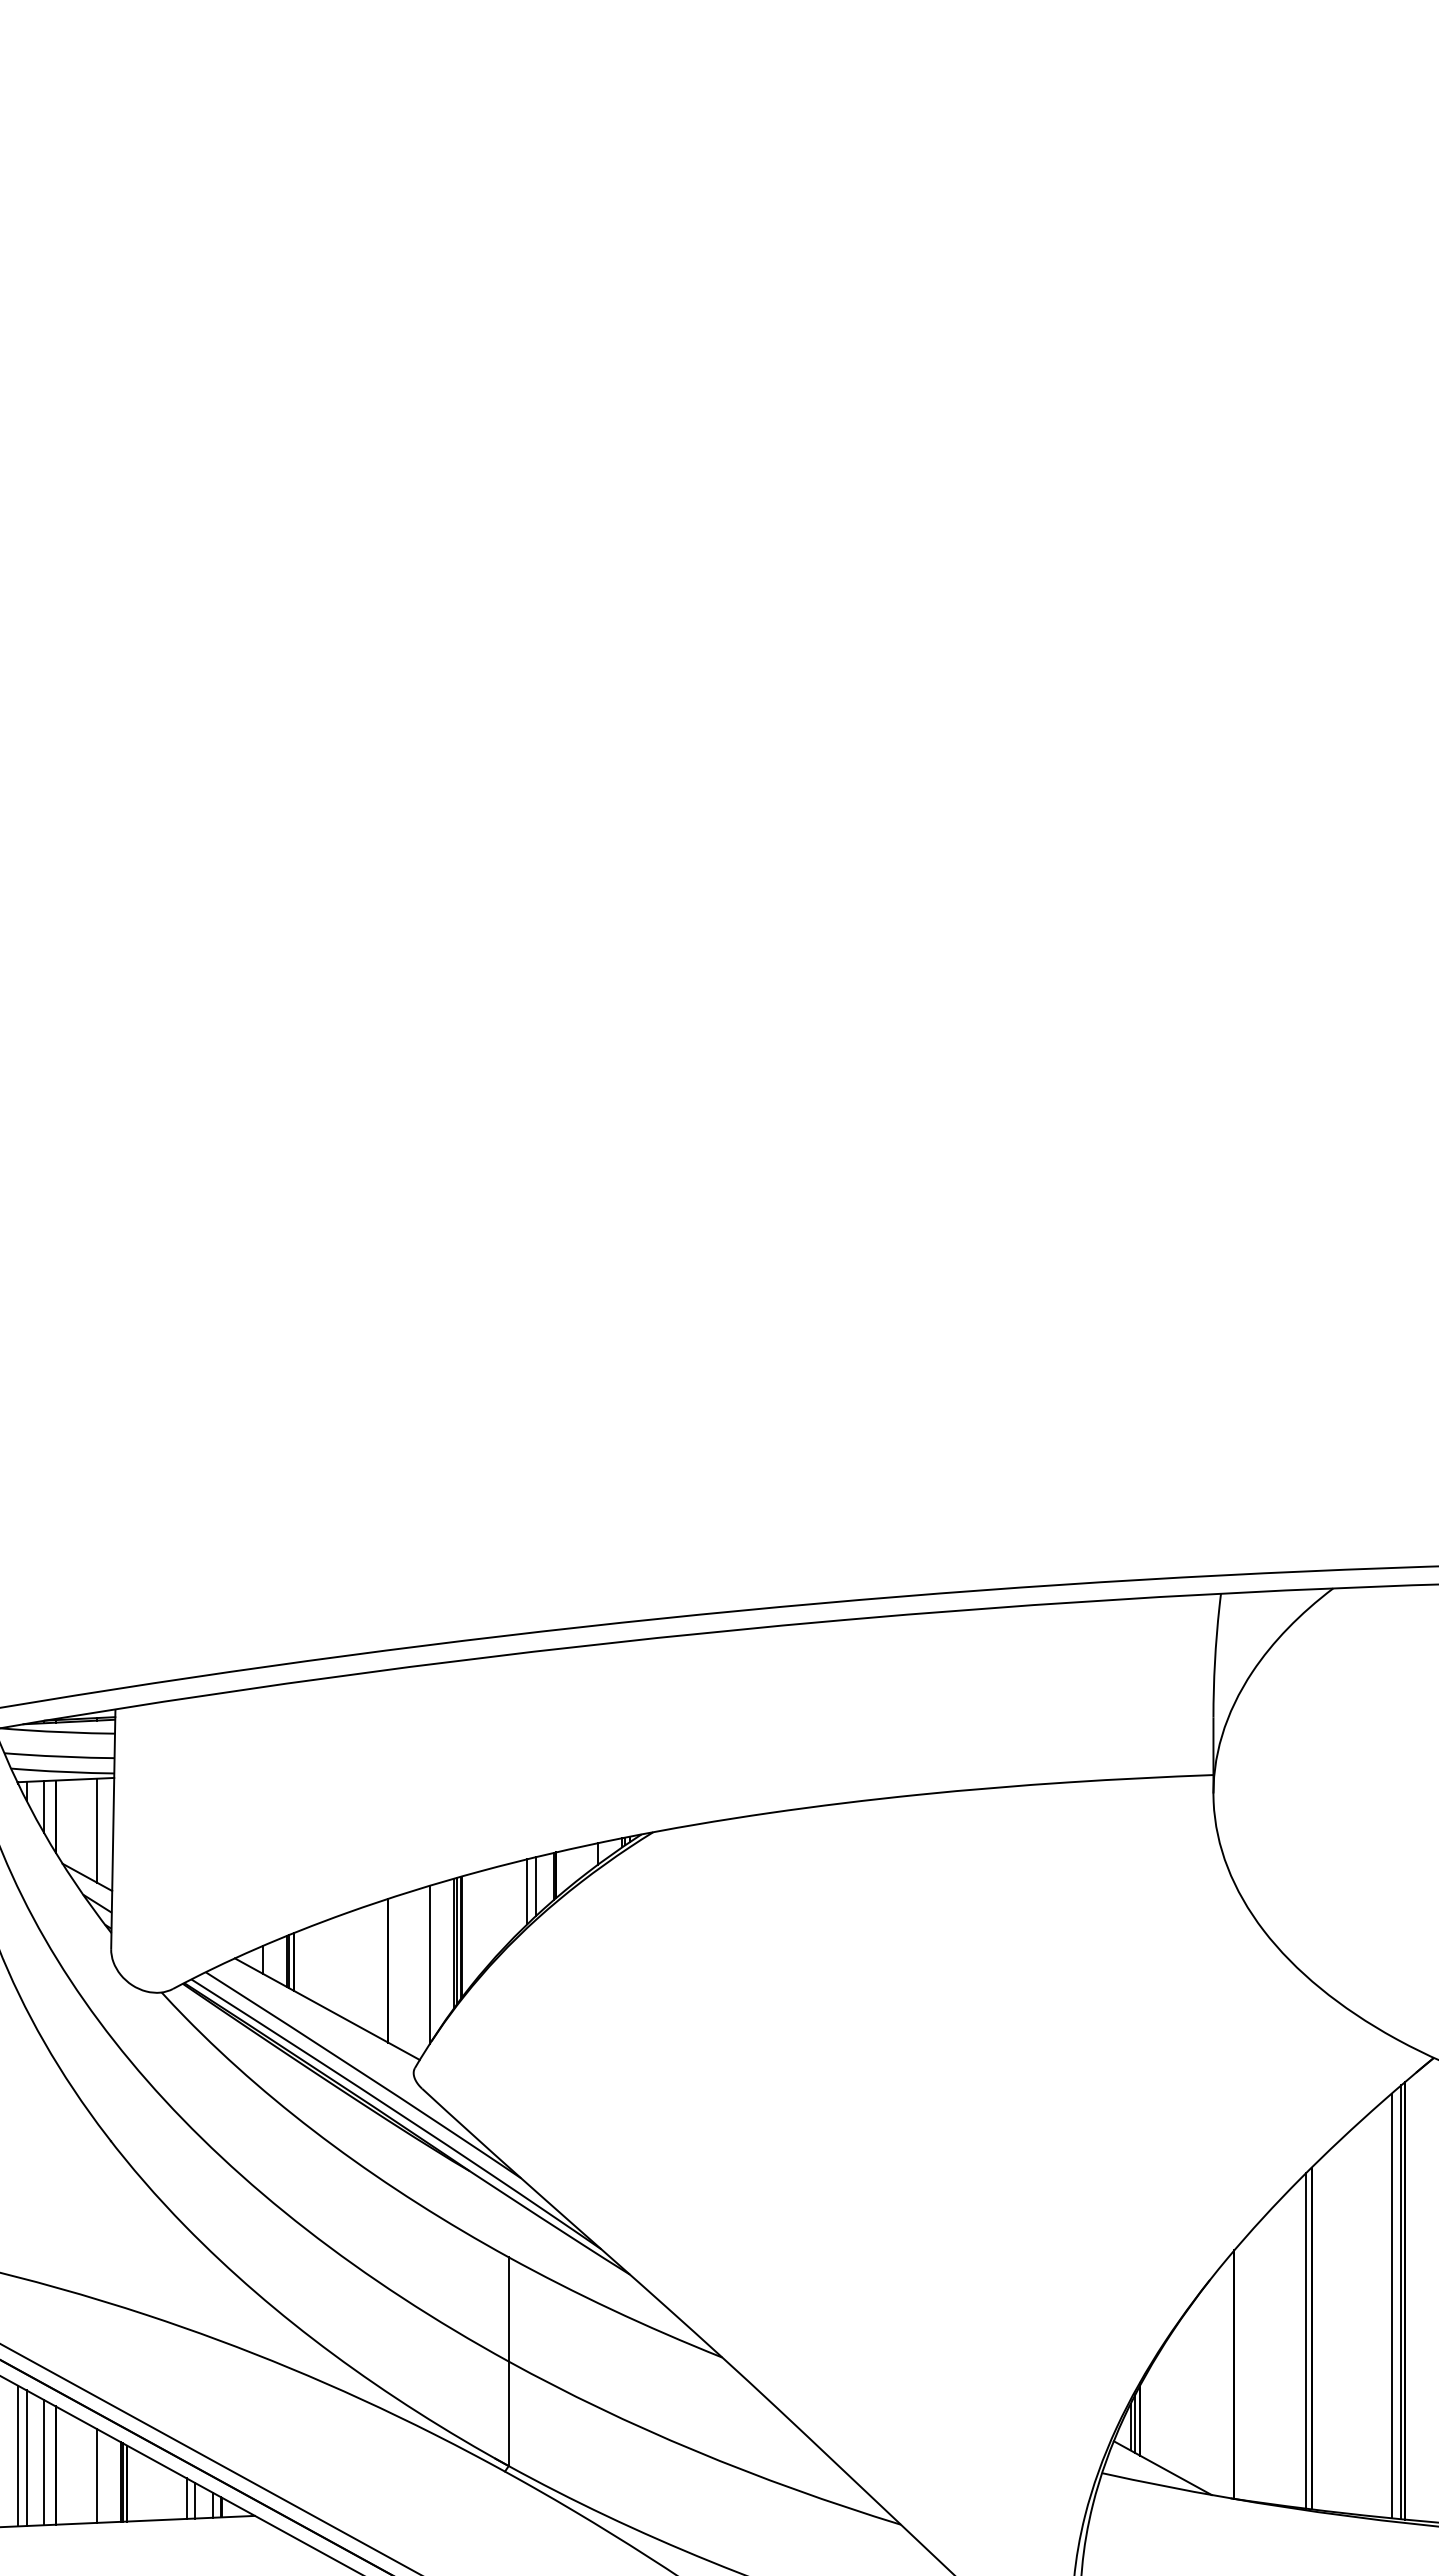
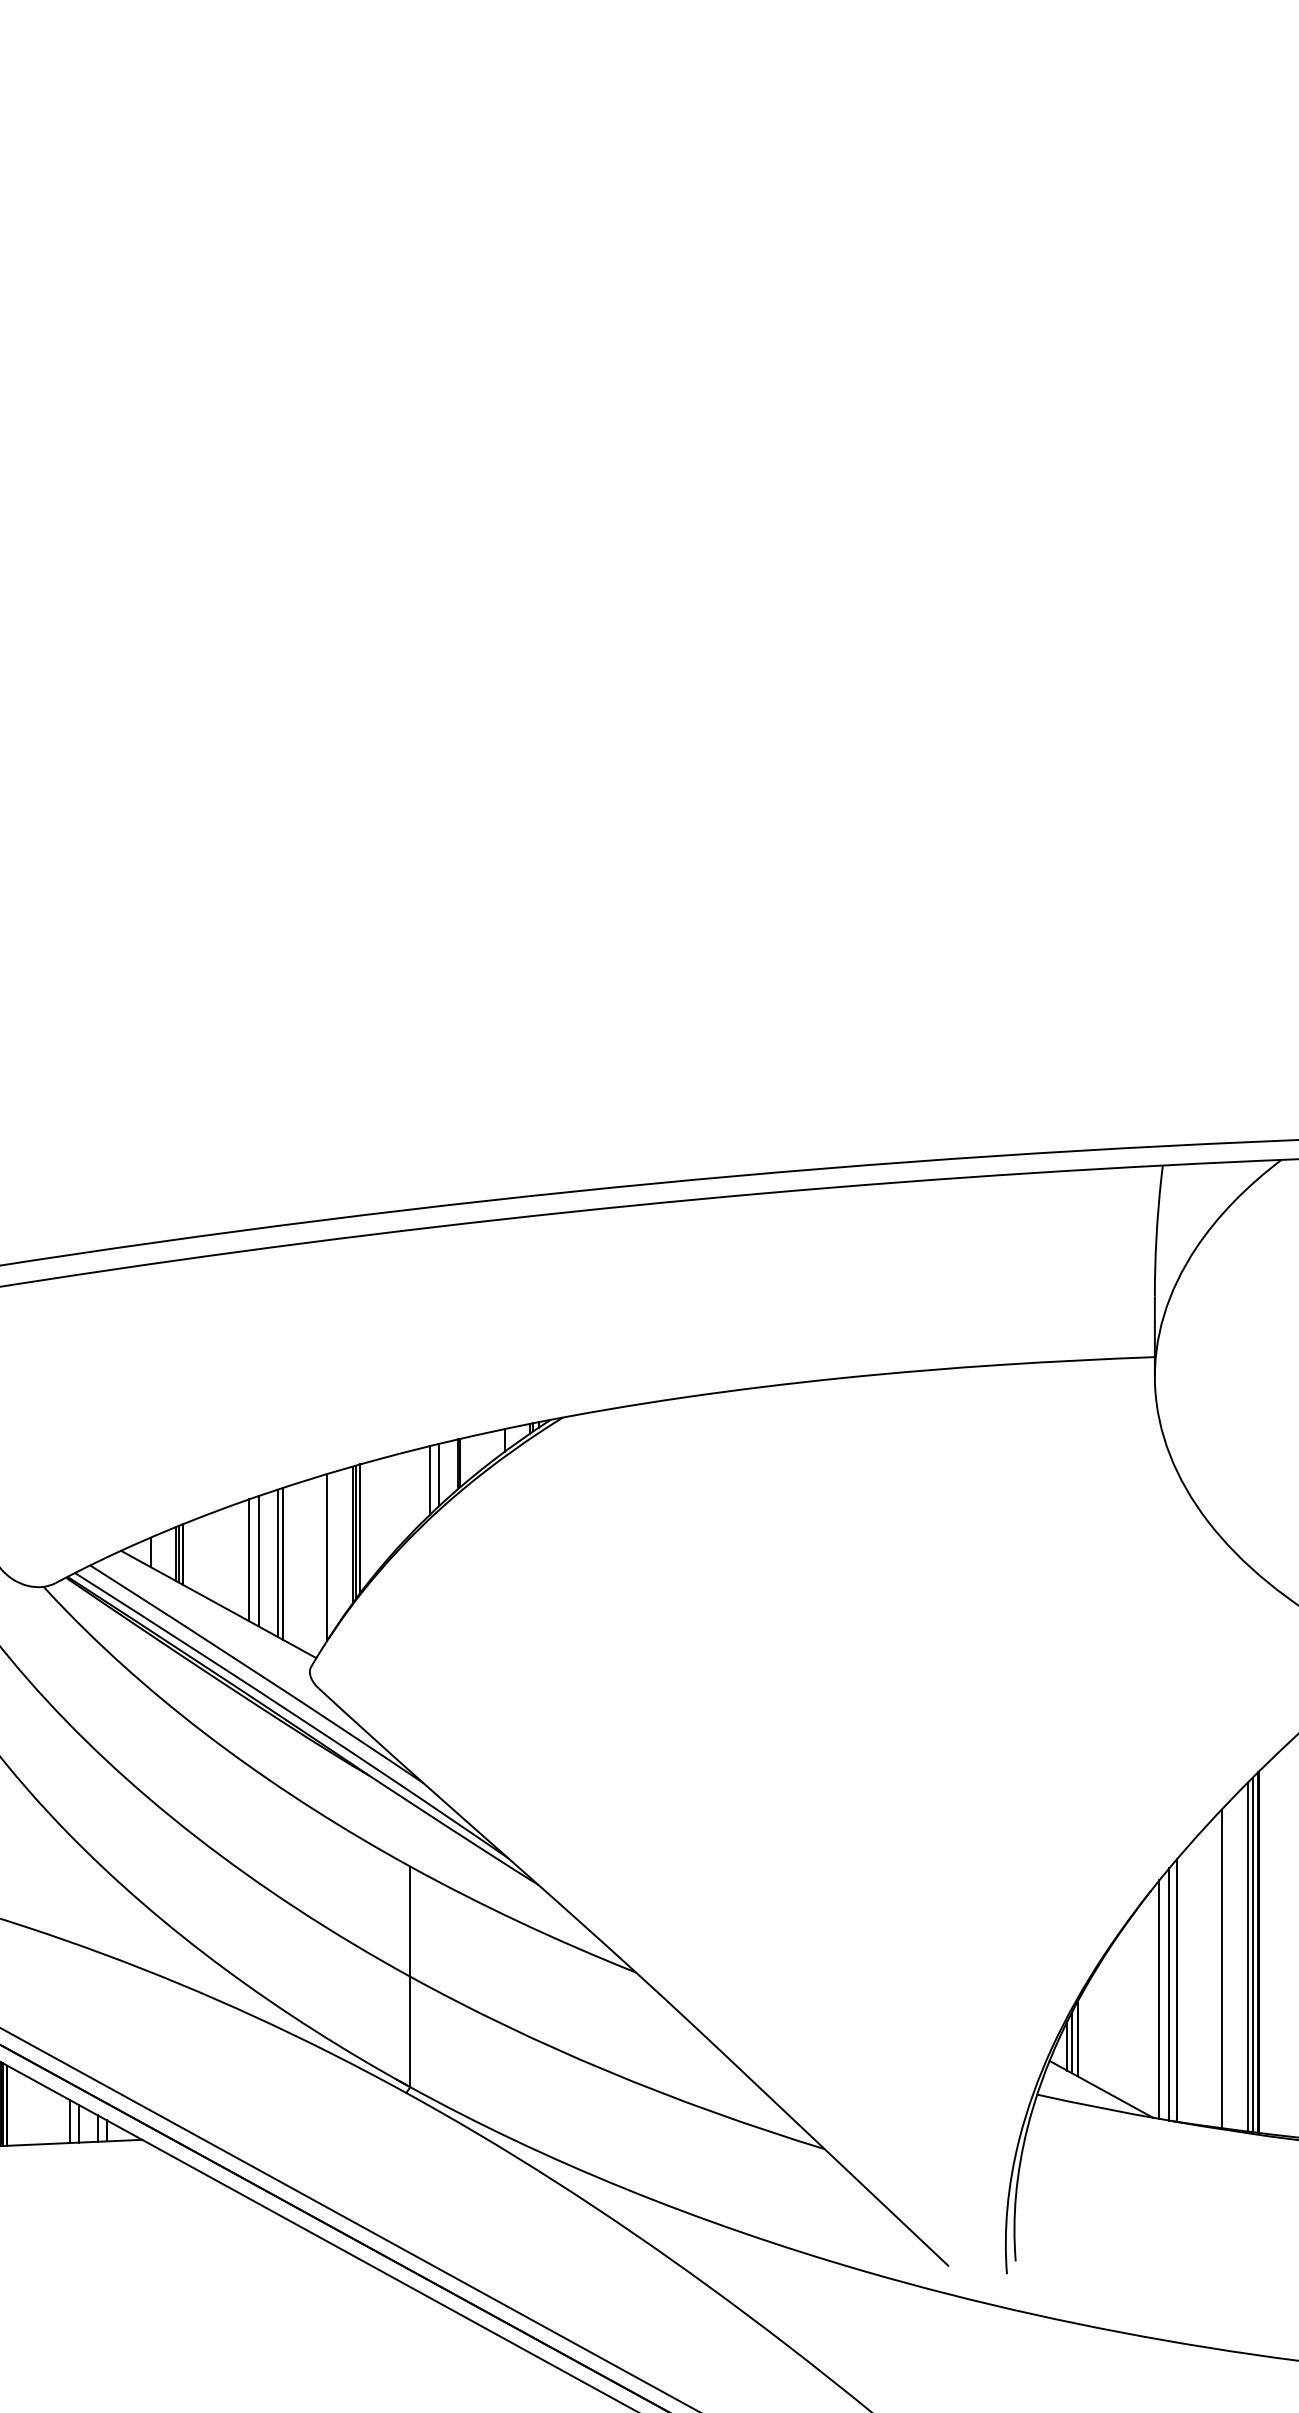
line: (356, 1967) -> (249, 1560), added
line: (365, 1967) -> (258, 1560), added
line: (383, 1969) -> (278, 1562), added
line: (1301, 2343) -> (1247, 1957), added
line: (1276, 2353) -> (1221, 1968), added
line: (1227, 2377) -> (1169, 1993), added
line: (1217, 2383) -> (1159, 1999), added

